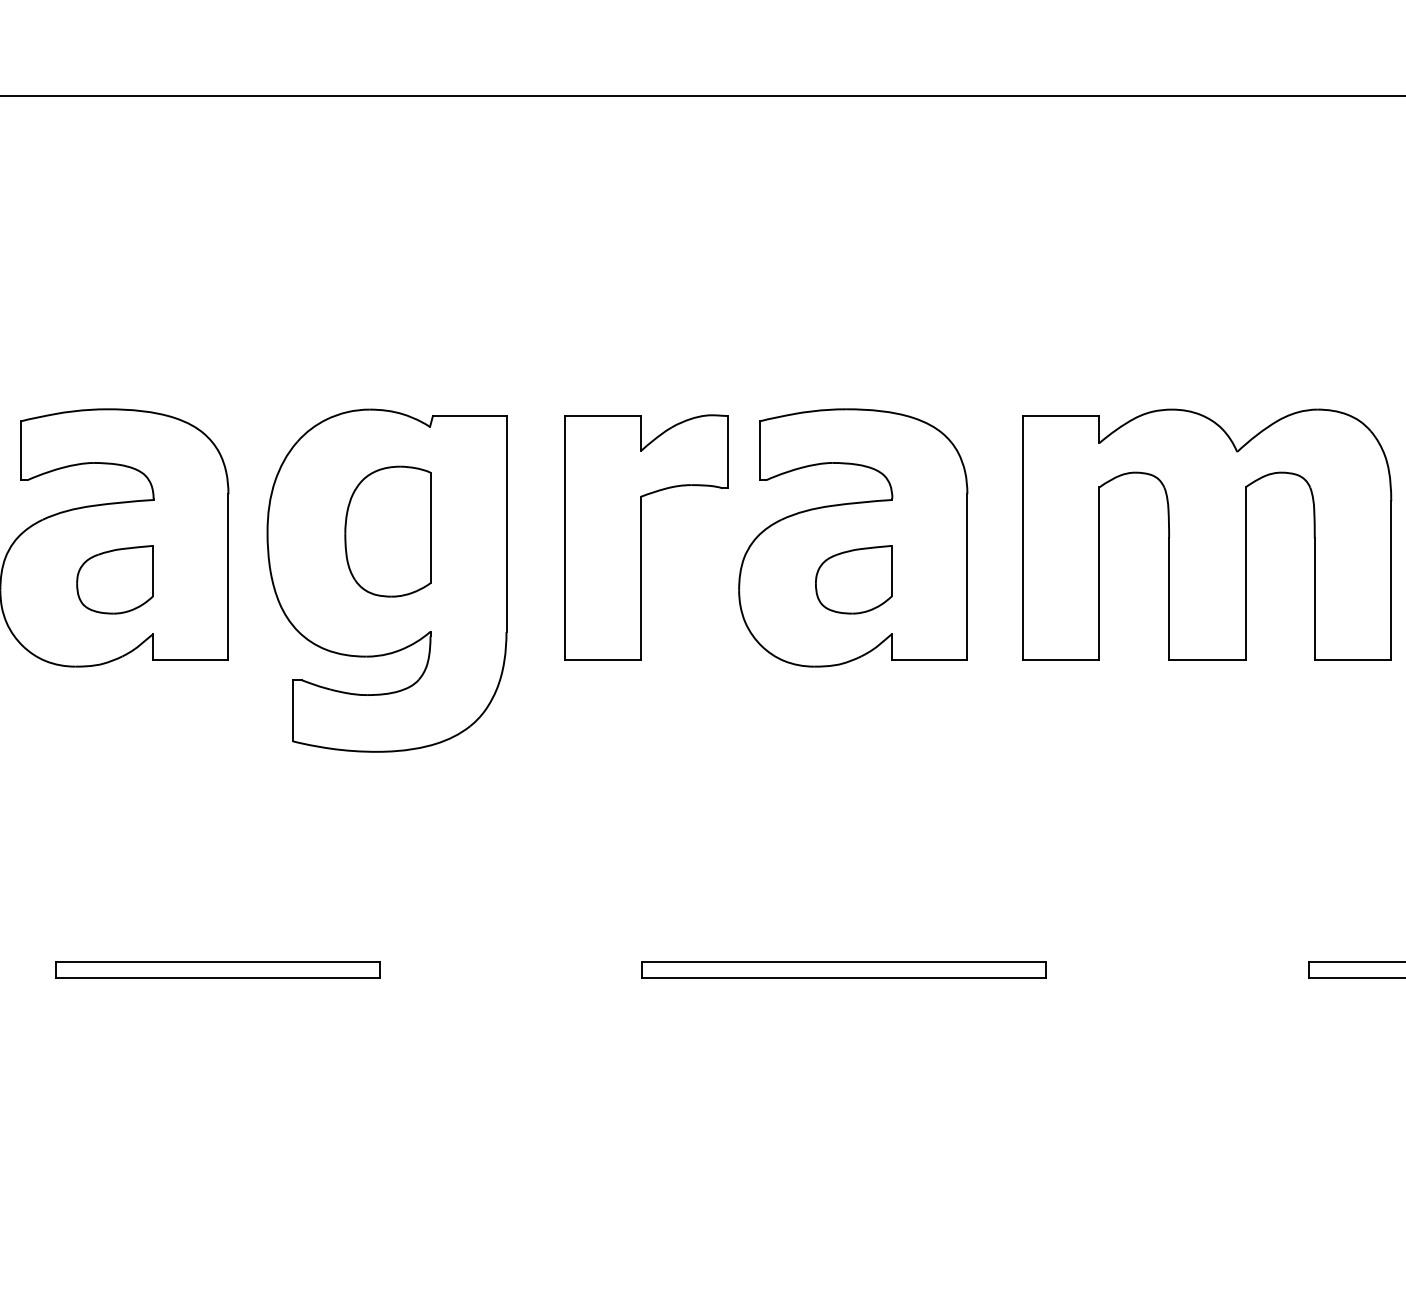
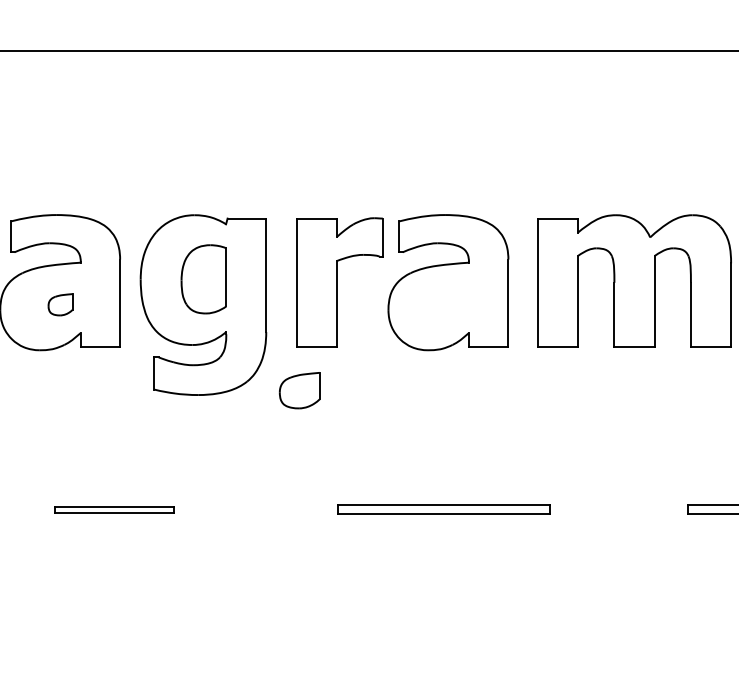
part: (114, 579) -> (60, 304), size x0.6
part: (853, 579) -> (299, 390), moved
part: (217, 969) -> (114, 509), size x0.7

